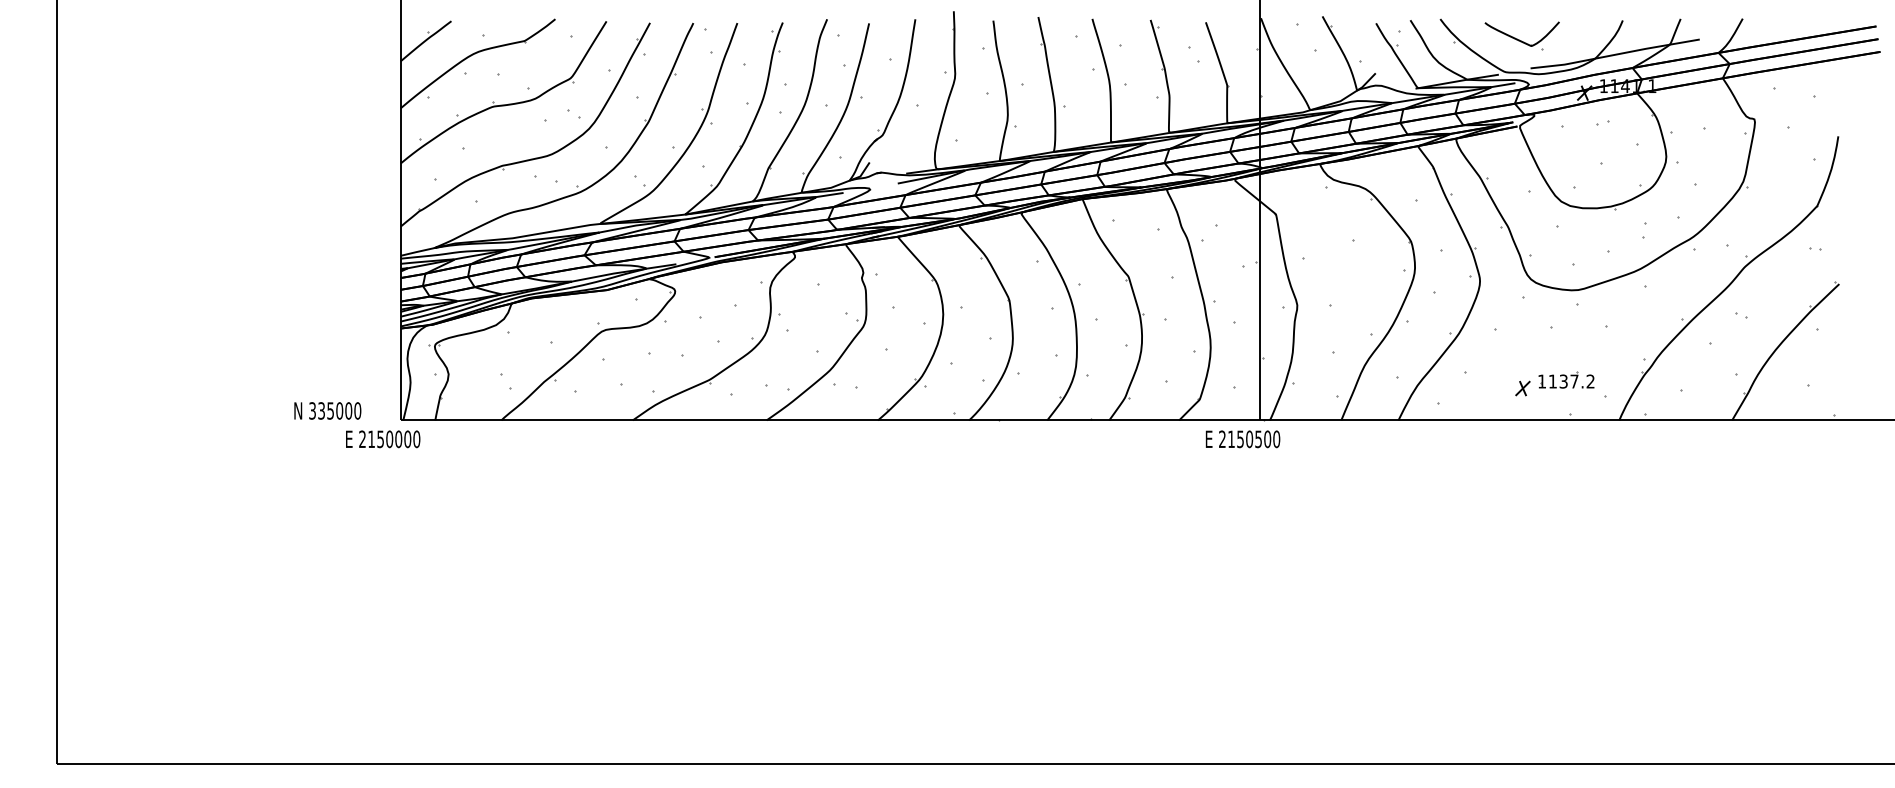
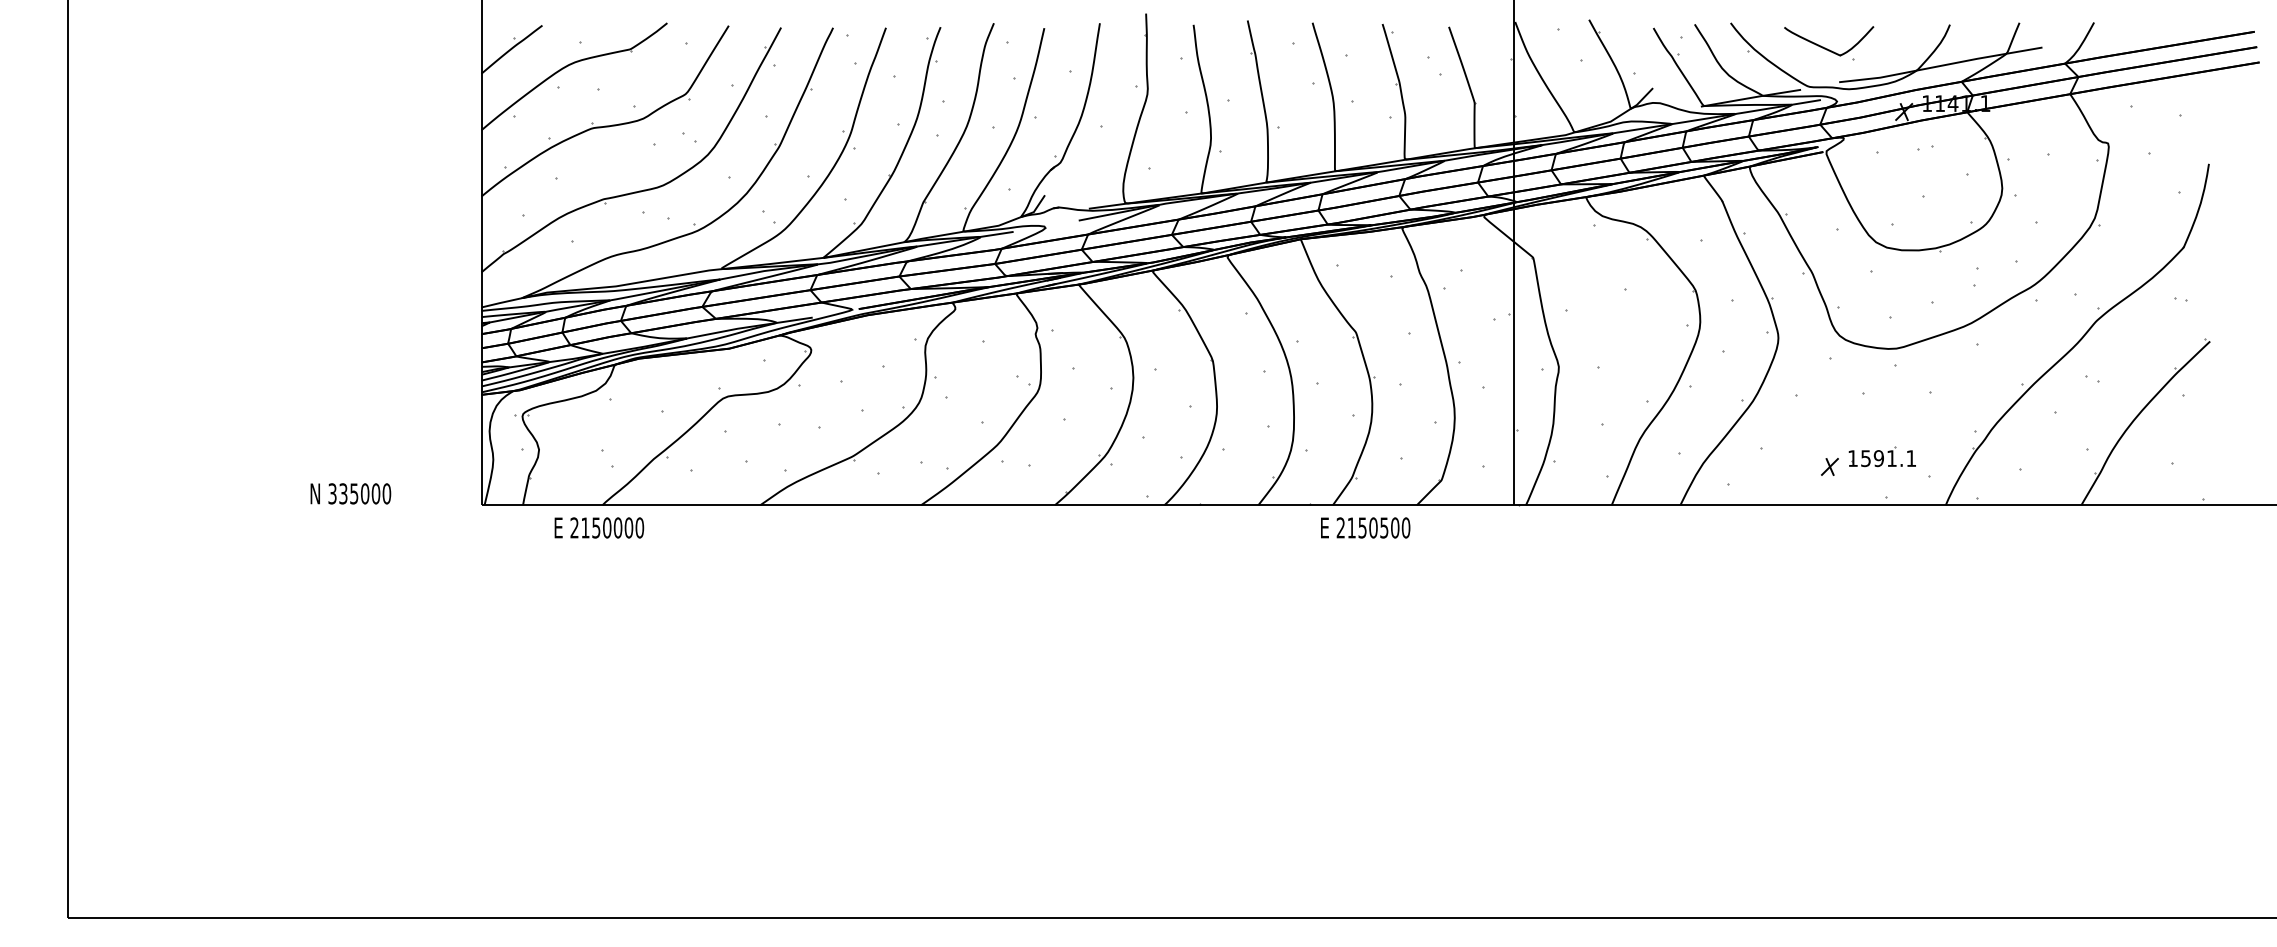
text: (1571, 381) -> (1888, 458), 1137.2 -> 1591.1
text: (327, 410) -> (350, 493), moved
text: (383, 438) -> (599, 527), moved
text: (1242, 438) -> (1365, 527), moved

